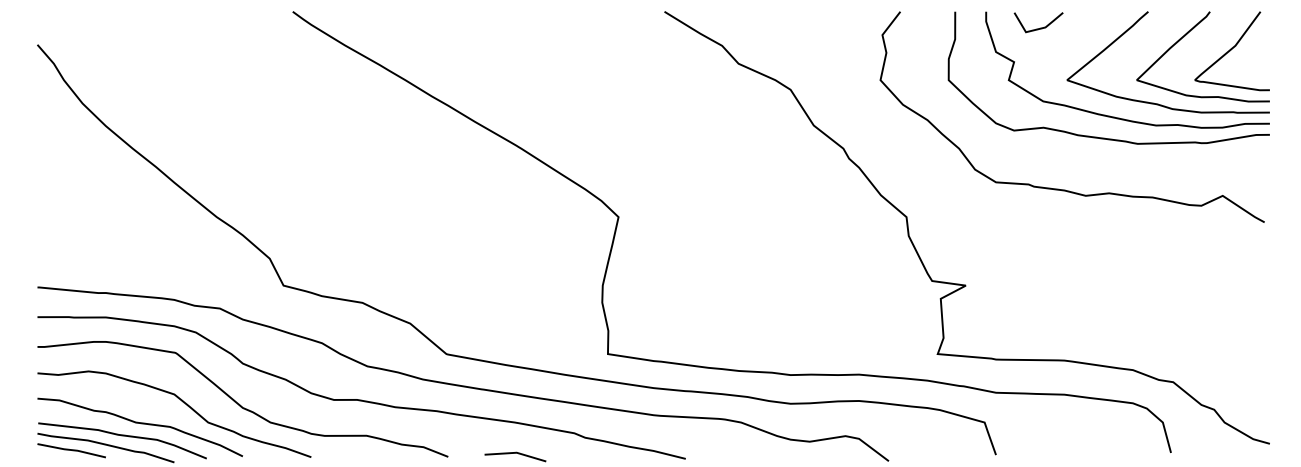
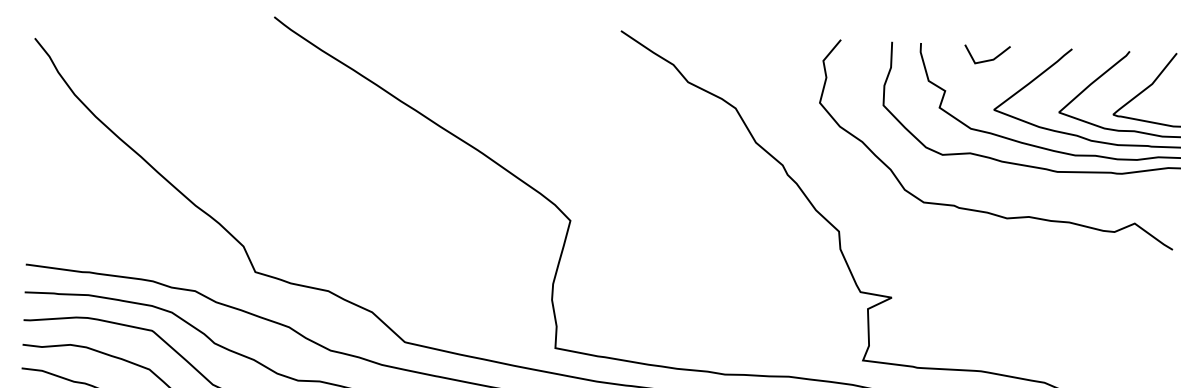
line: (1040, 27) -> (988, 59), moved

